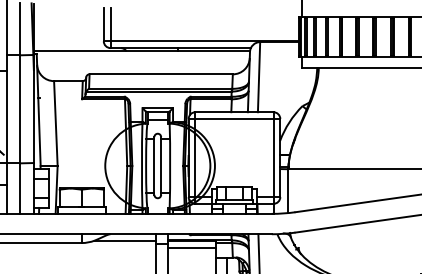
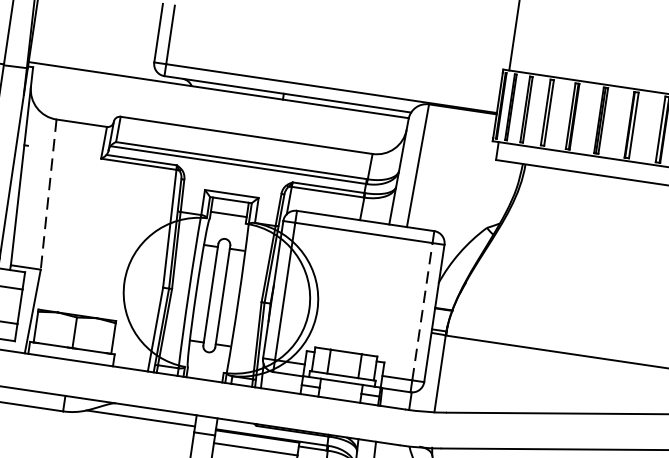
line: (55, 124) -> (47, 196), solid -> dashed
line: (273, 157) -> (422, 310), solid -> dashed

